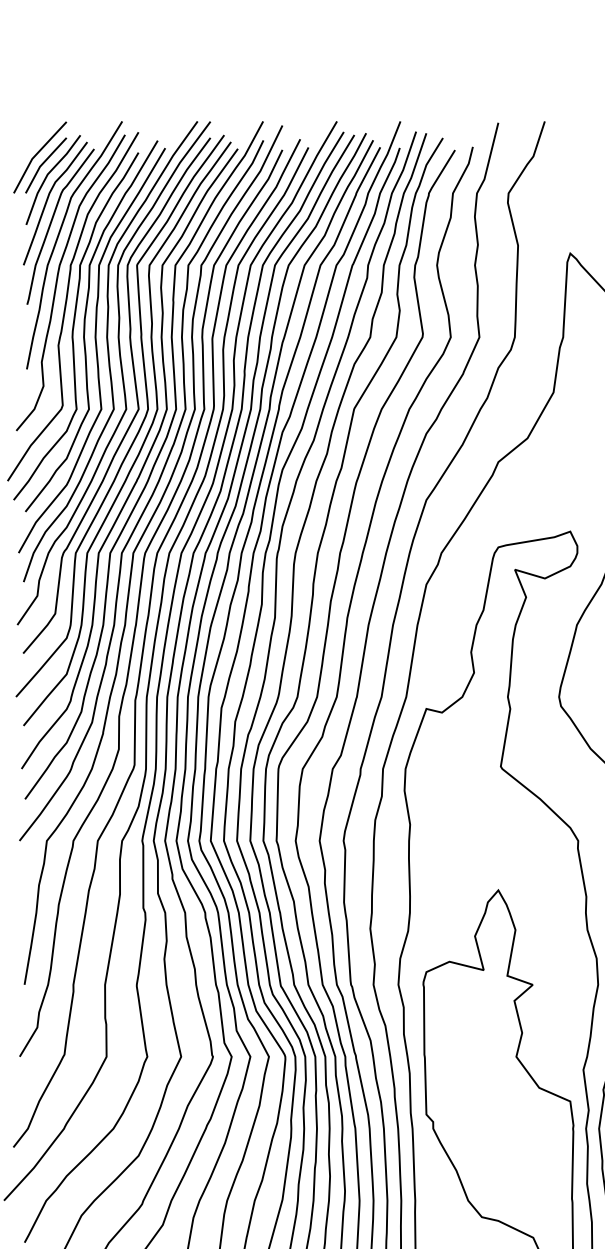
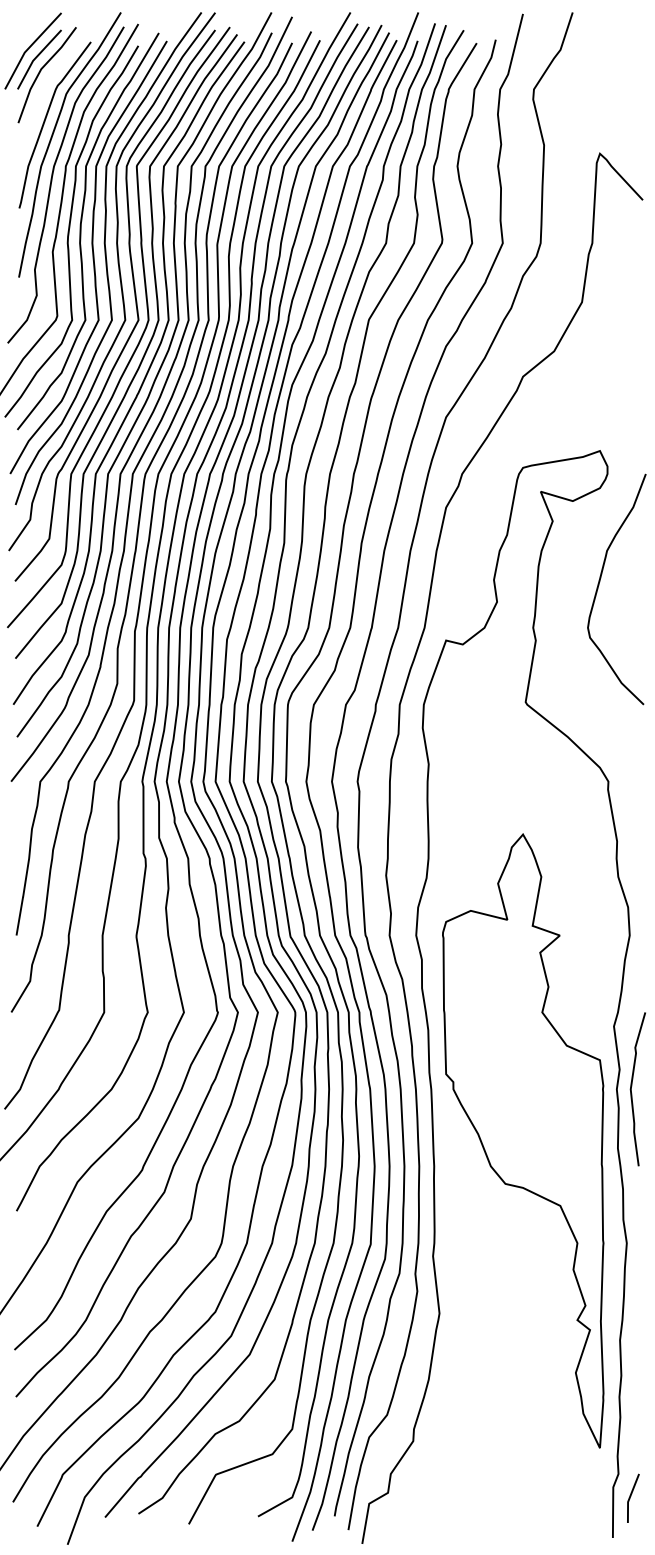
curve: (47, 200) -> (41, 97), removed

